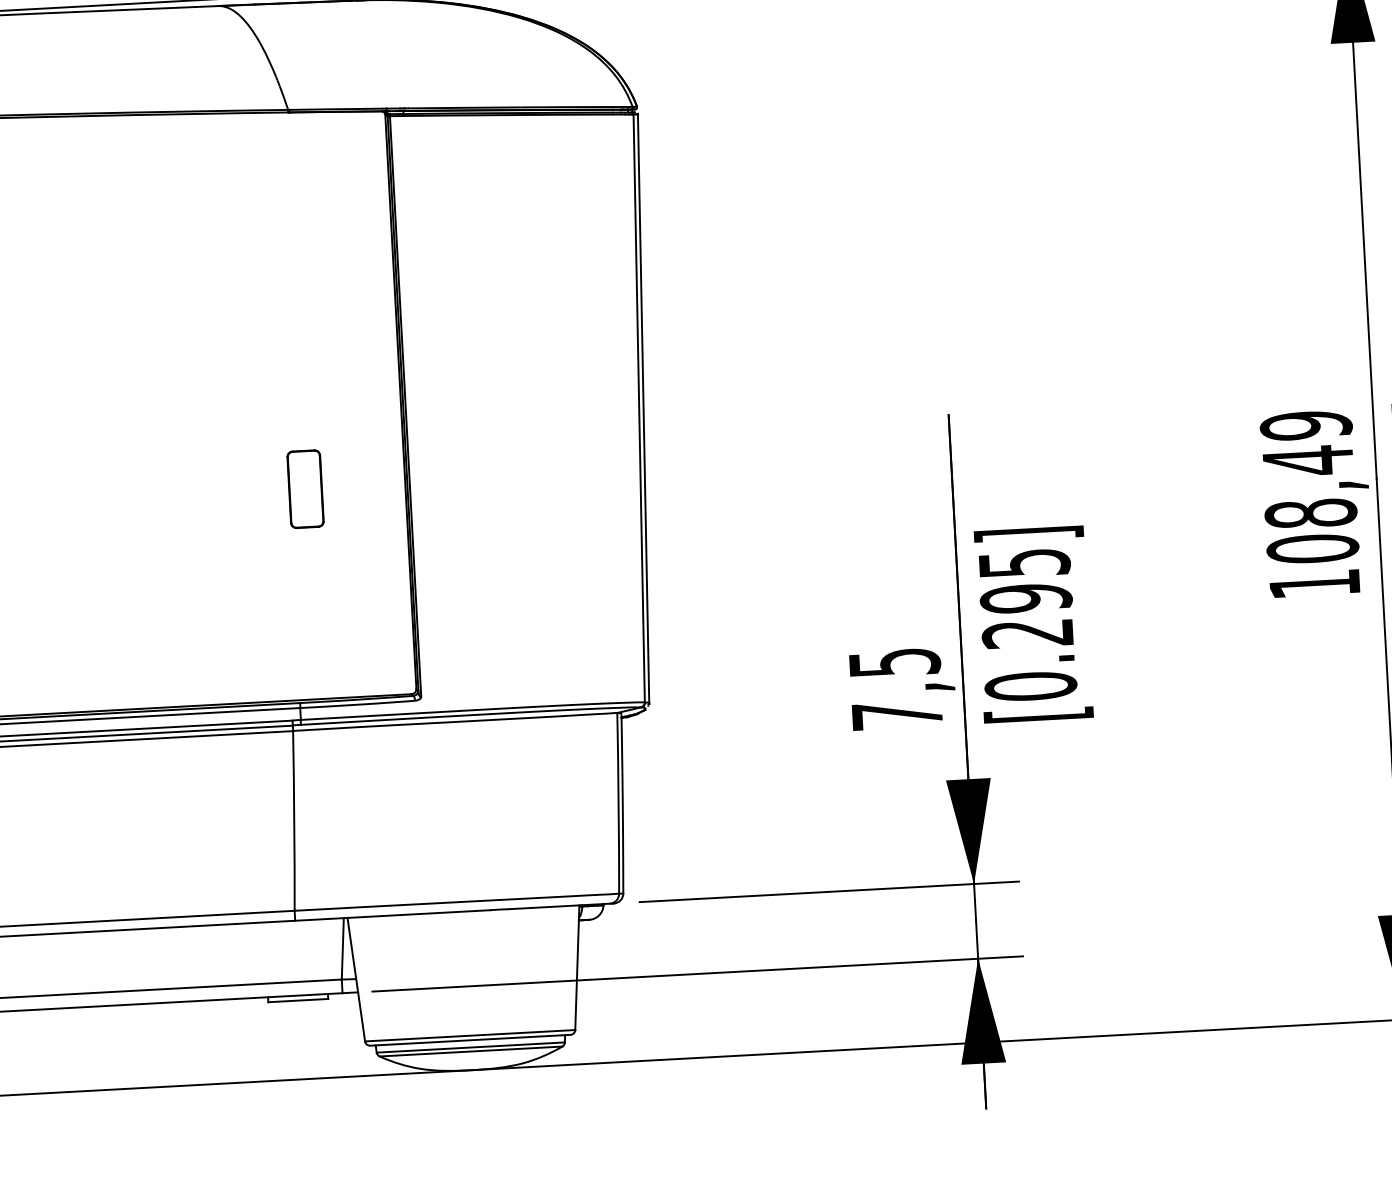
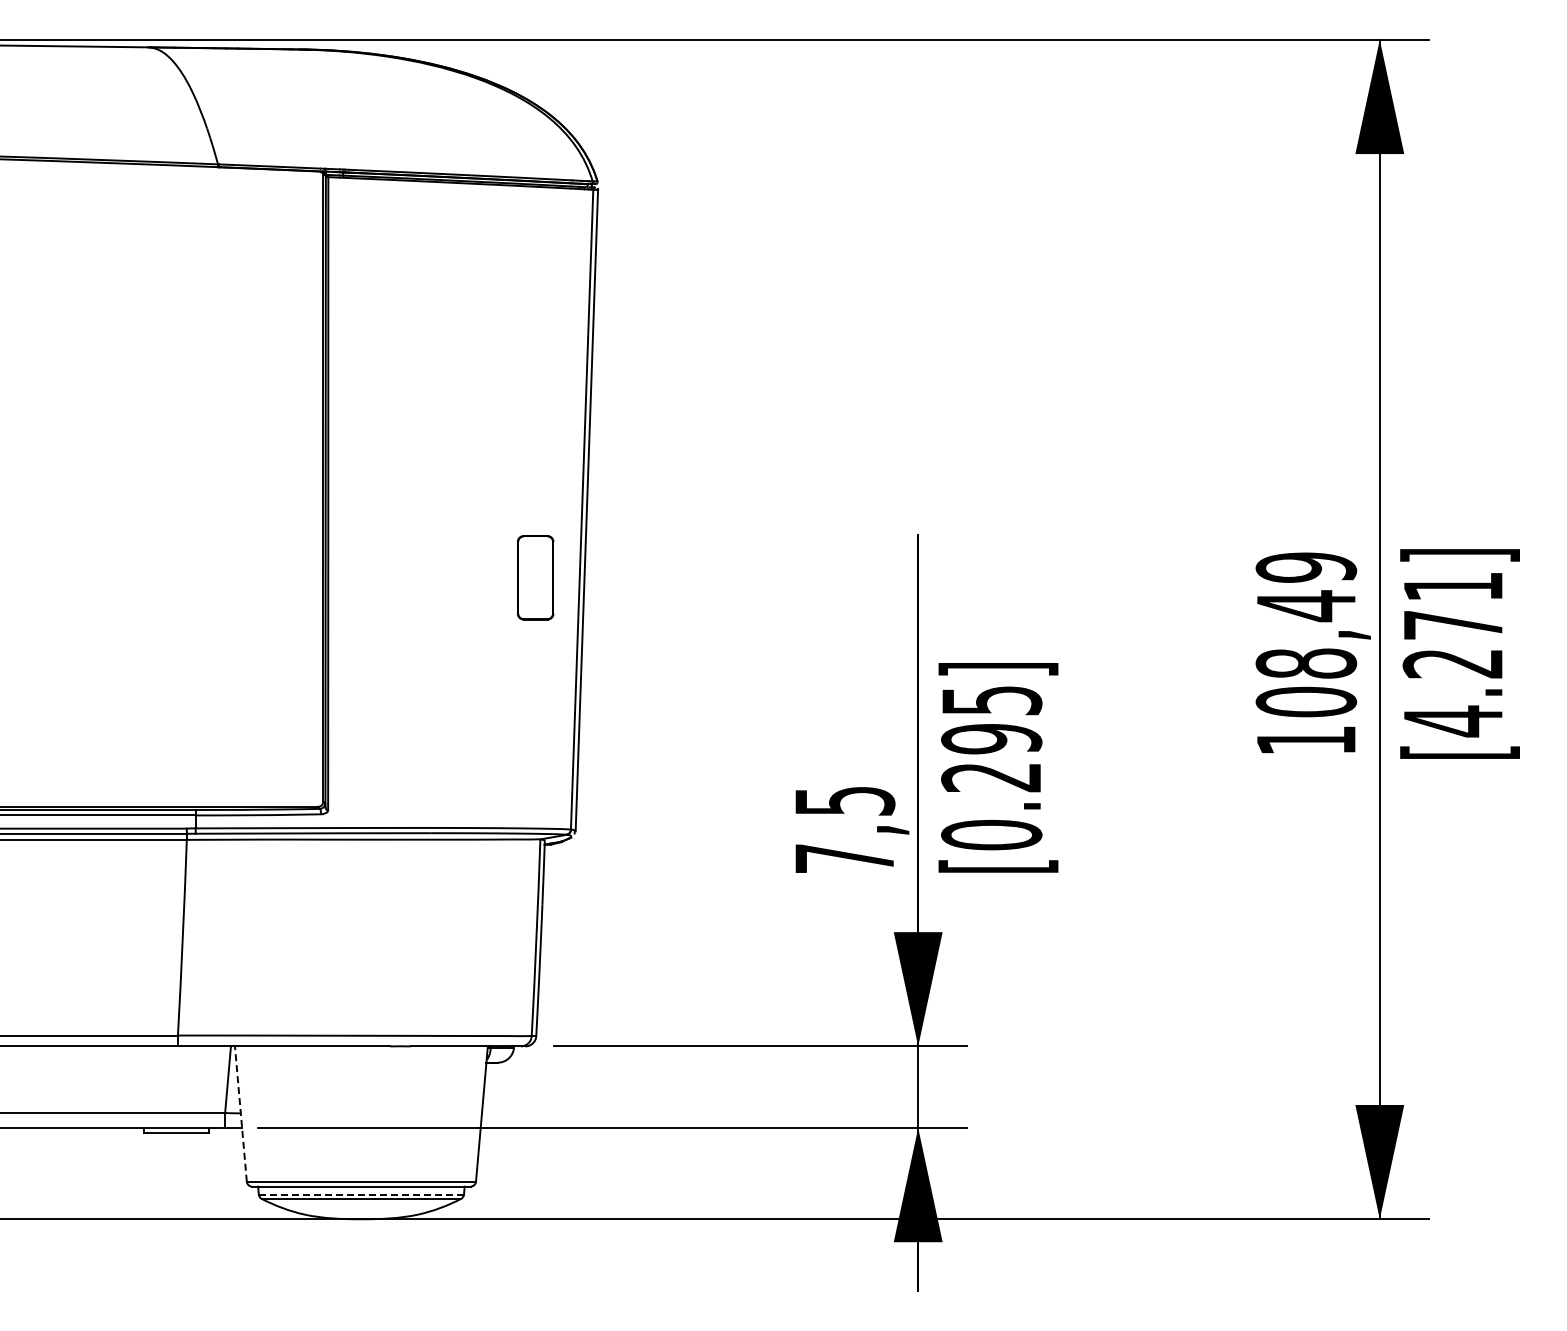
part: (305, 488) -> (535, 577), moved
line: (355, 980) -> (240, 1114), solid -> dashed
line: (470, 1047) -> (361, 1194), solid -> dashed

